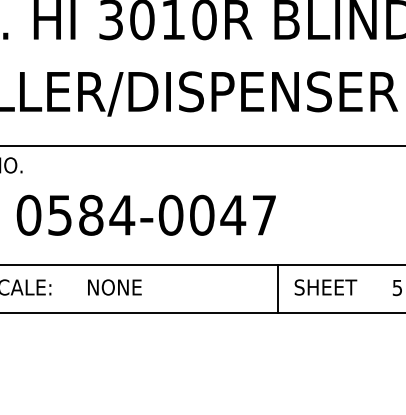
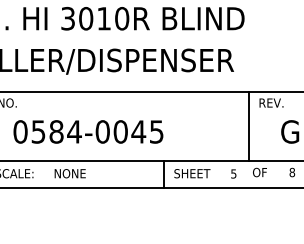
text: (263, 214) -> (156, 131), 0584-0047 -> 0584-0045

